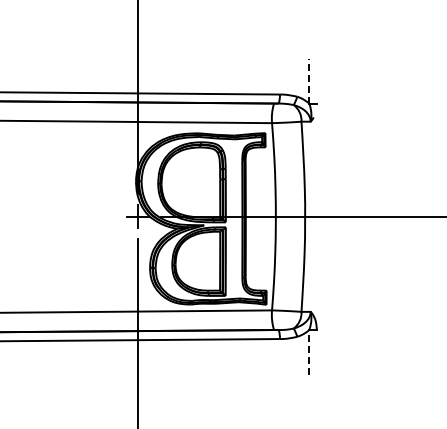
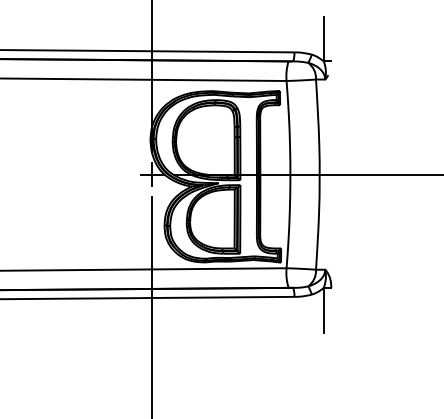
line: (309, 80) -> (324, 38), dashed -> solid
line: (309, 351) -> (324, 309), dashed -> solid

